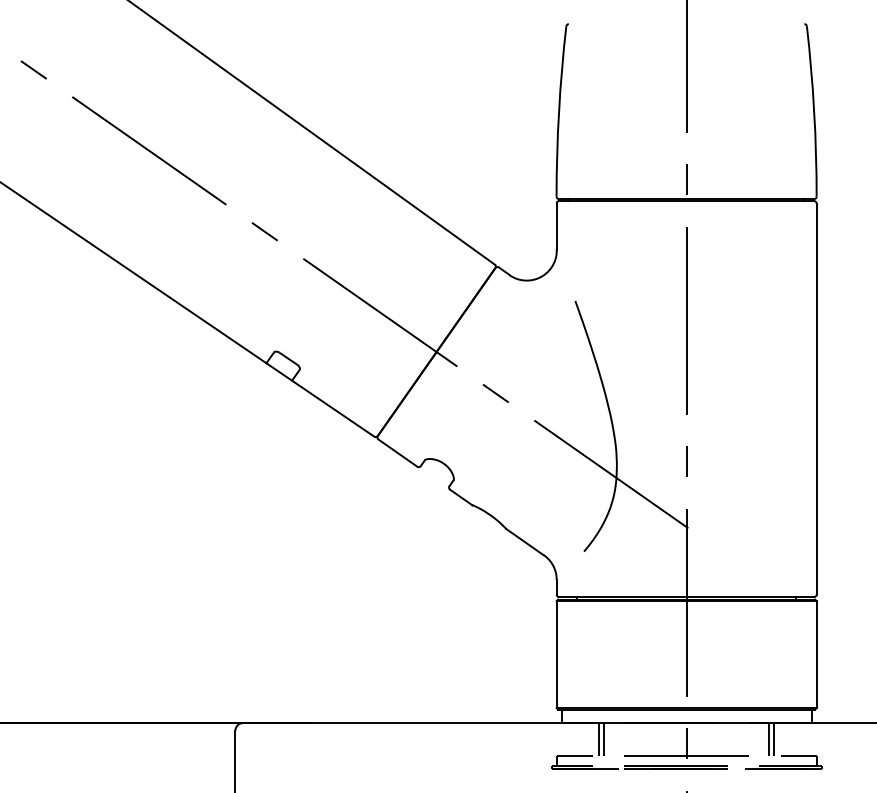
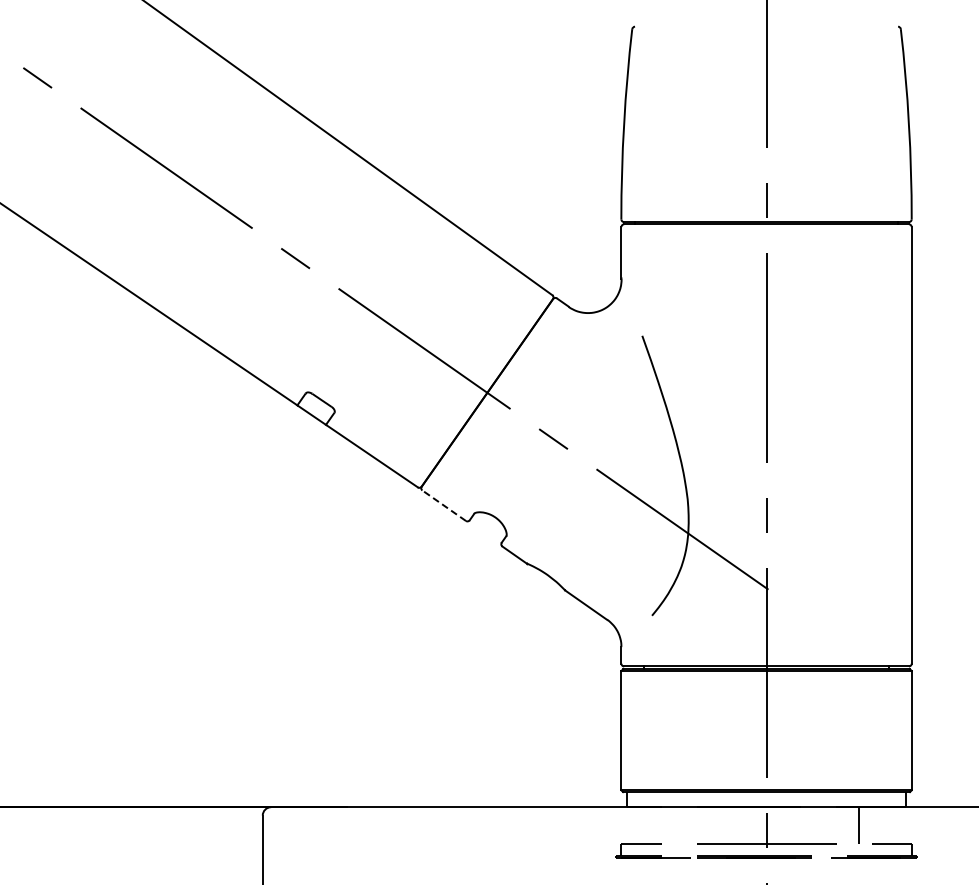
line: (398, 452) -> (444, 505), solid -> dashed
line: (598, 739) -> (668, 825), removed
line: (604, 739) -> (674, 825), removed
line: (774, 739) -> (864, 825), removed

